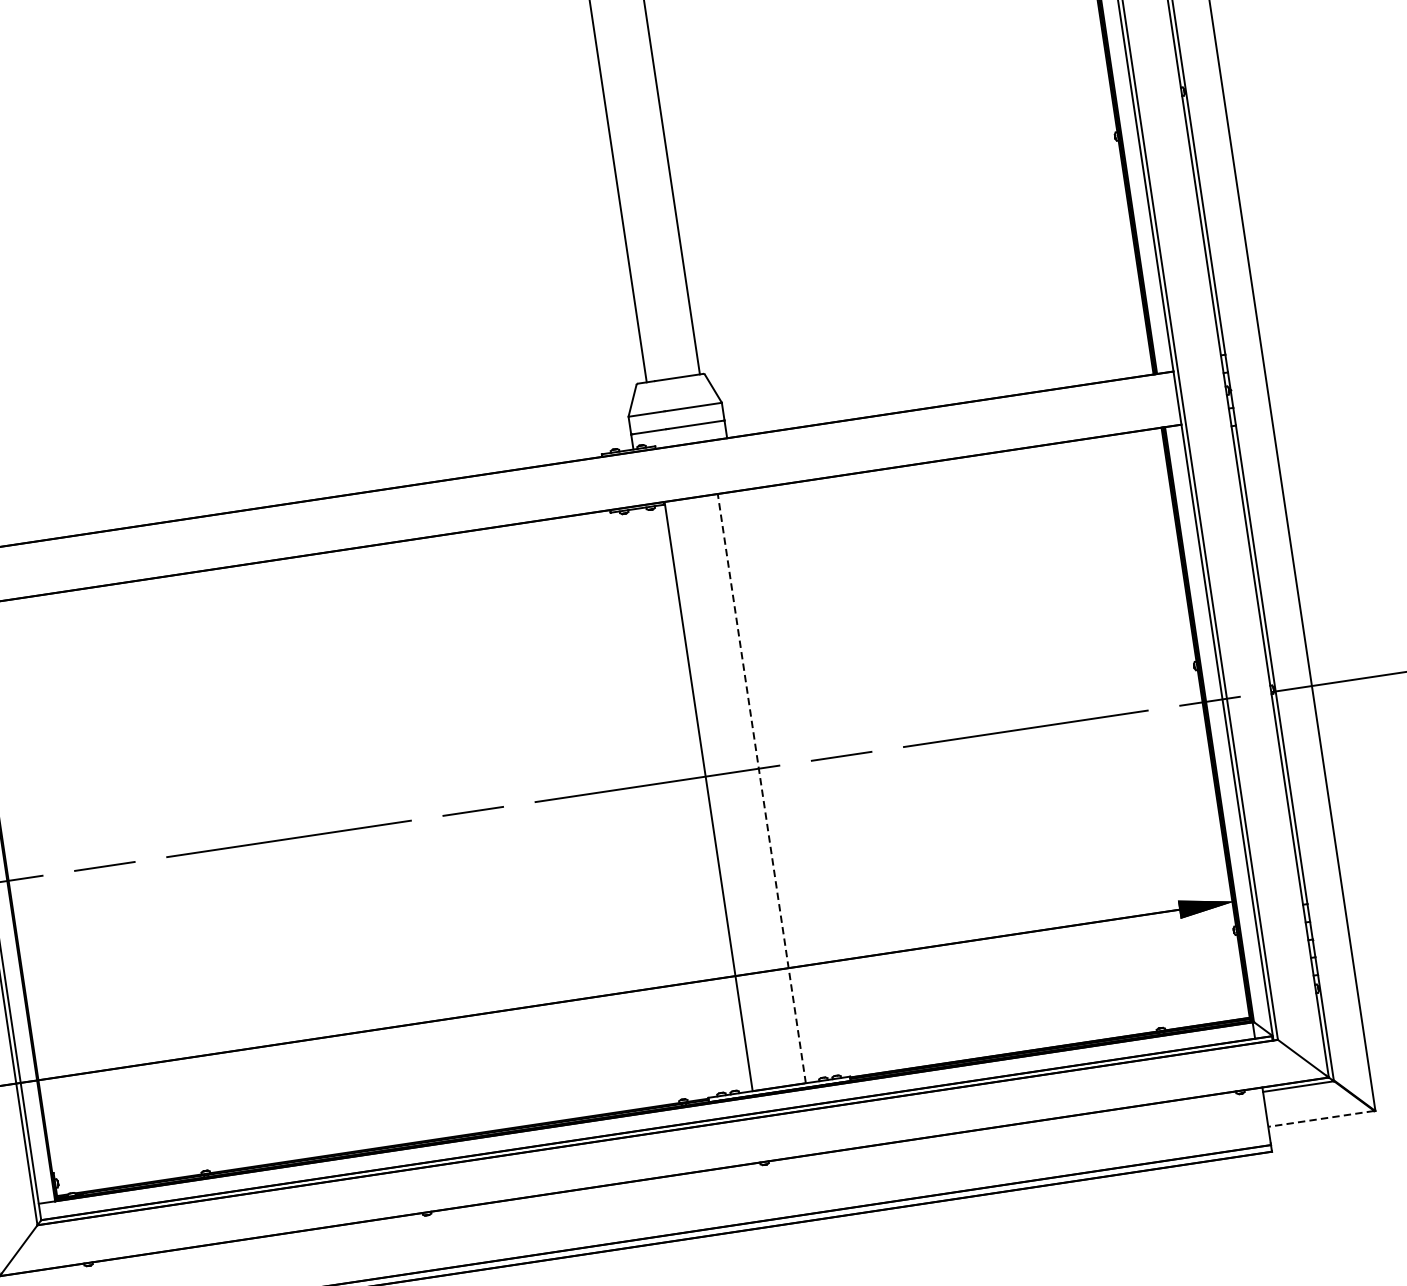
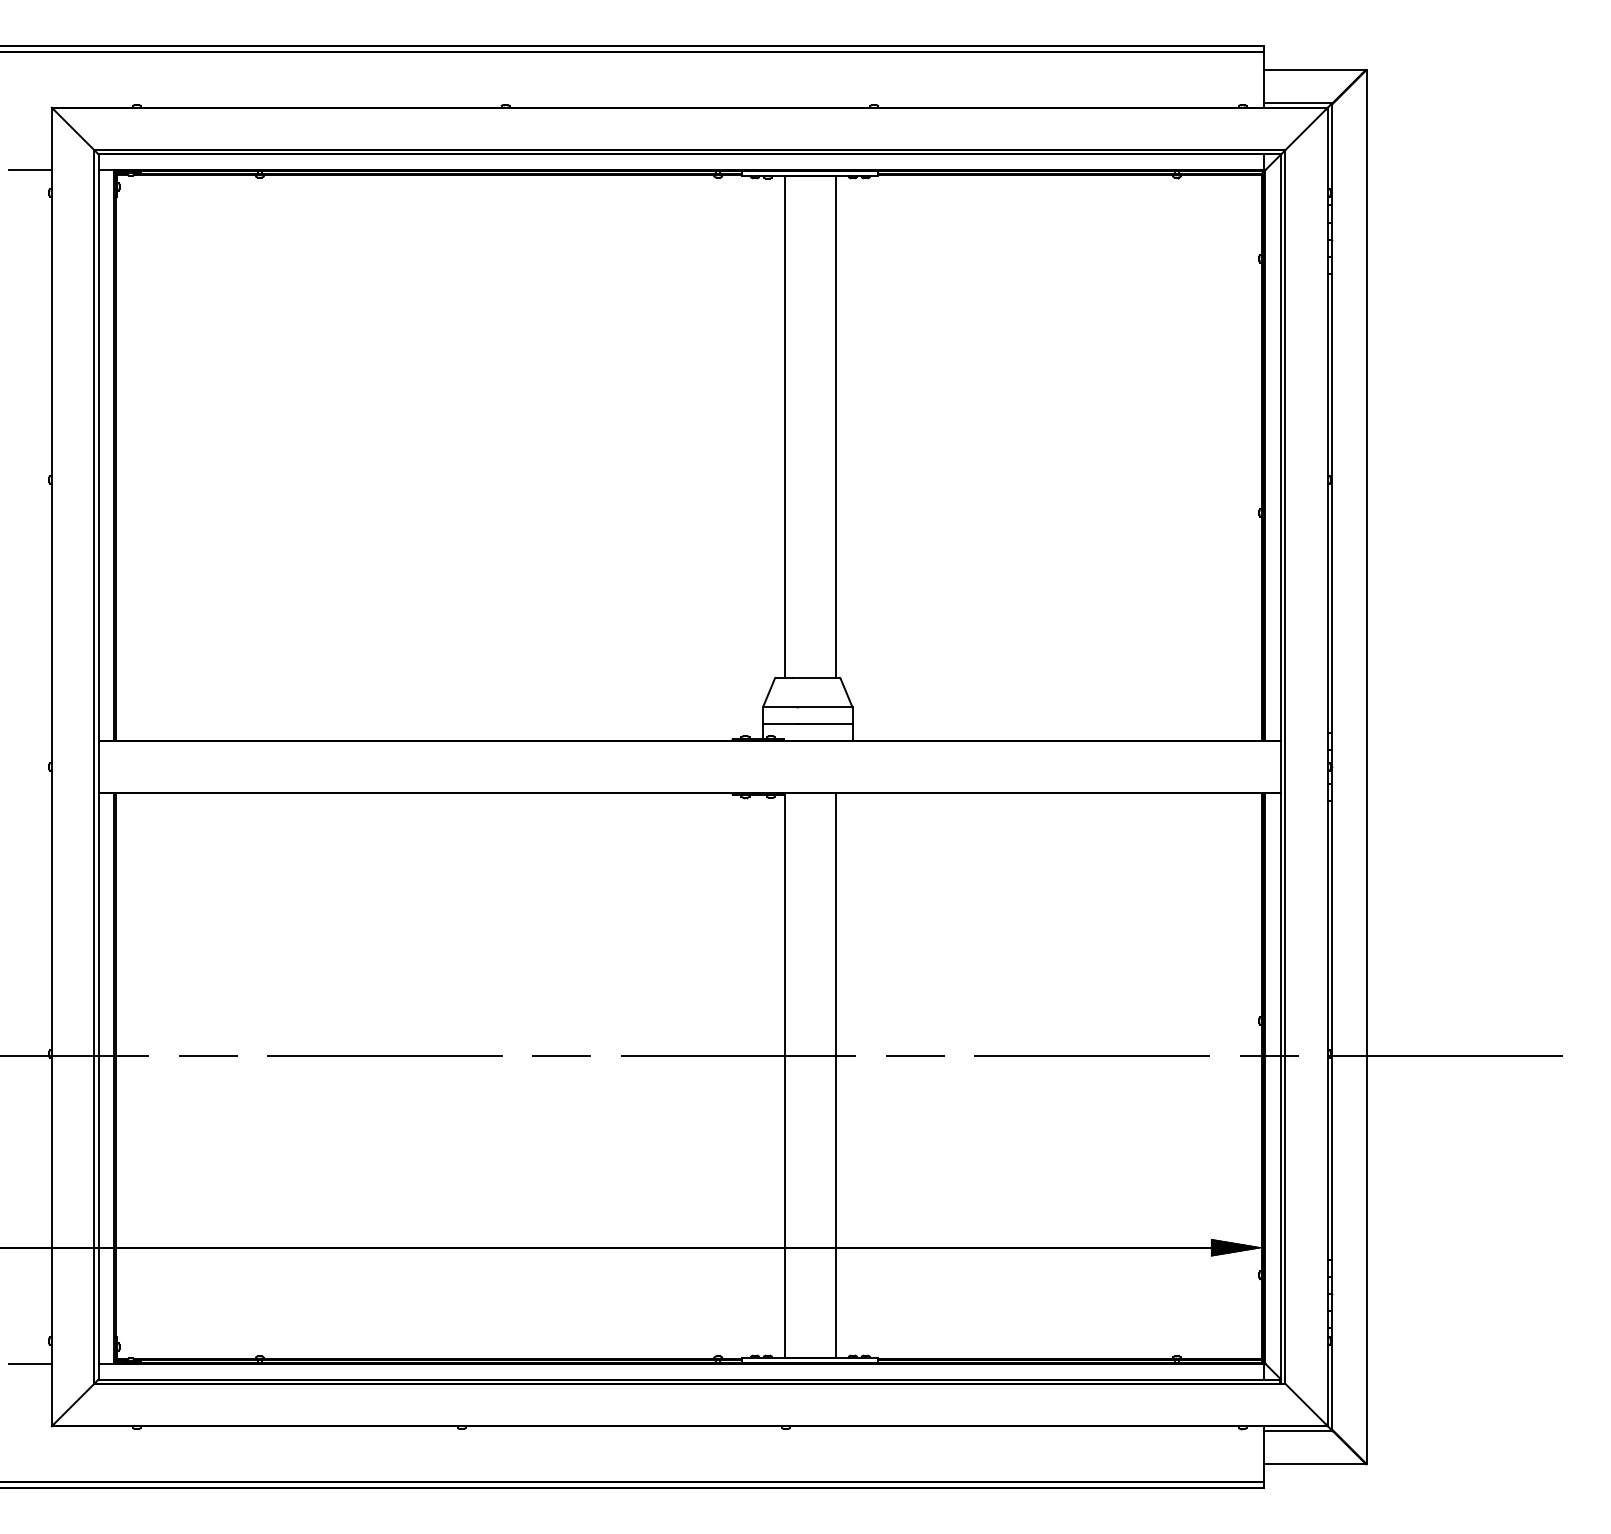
line: (761, 788) -> (835, 1075), dashed -> solid
line: (1320, 1119) -> (1314, 1464), dashed -> solid

